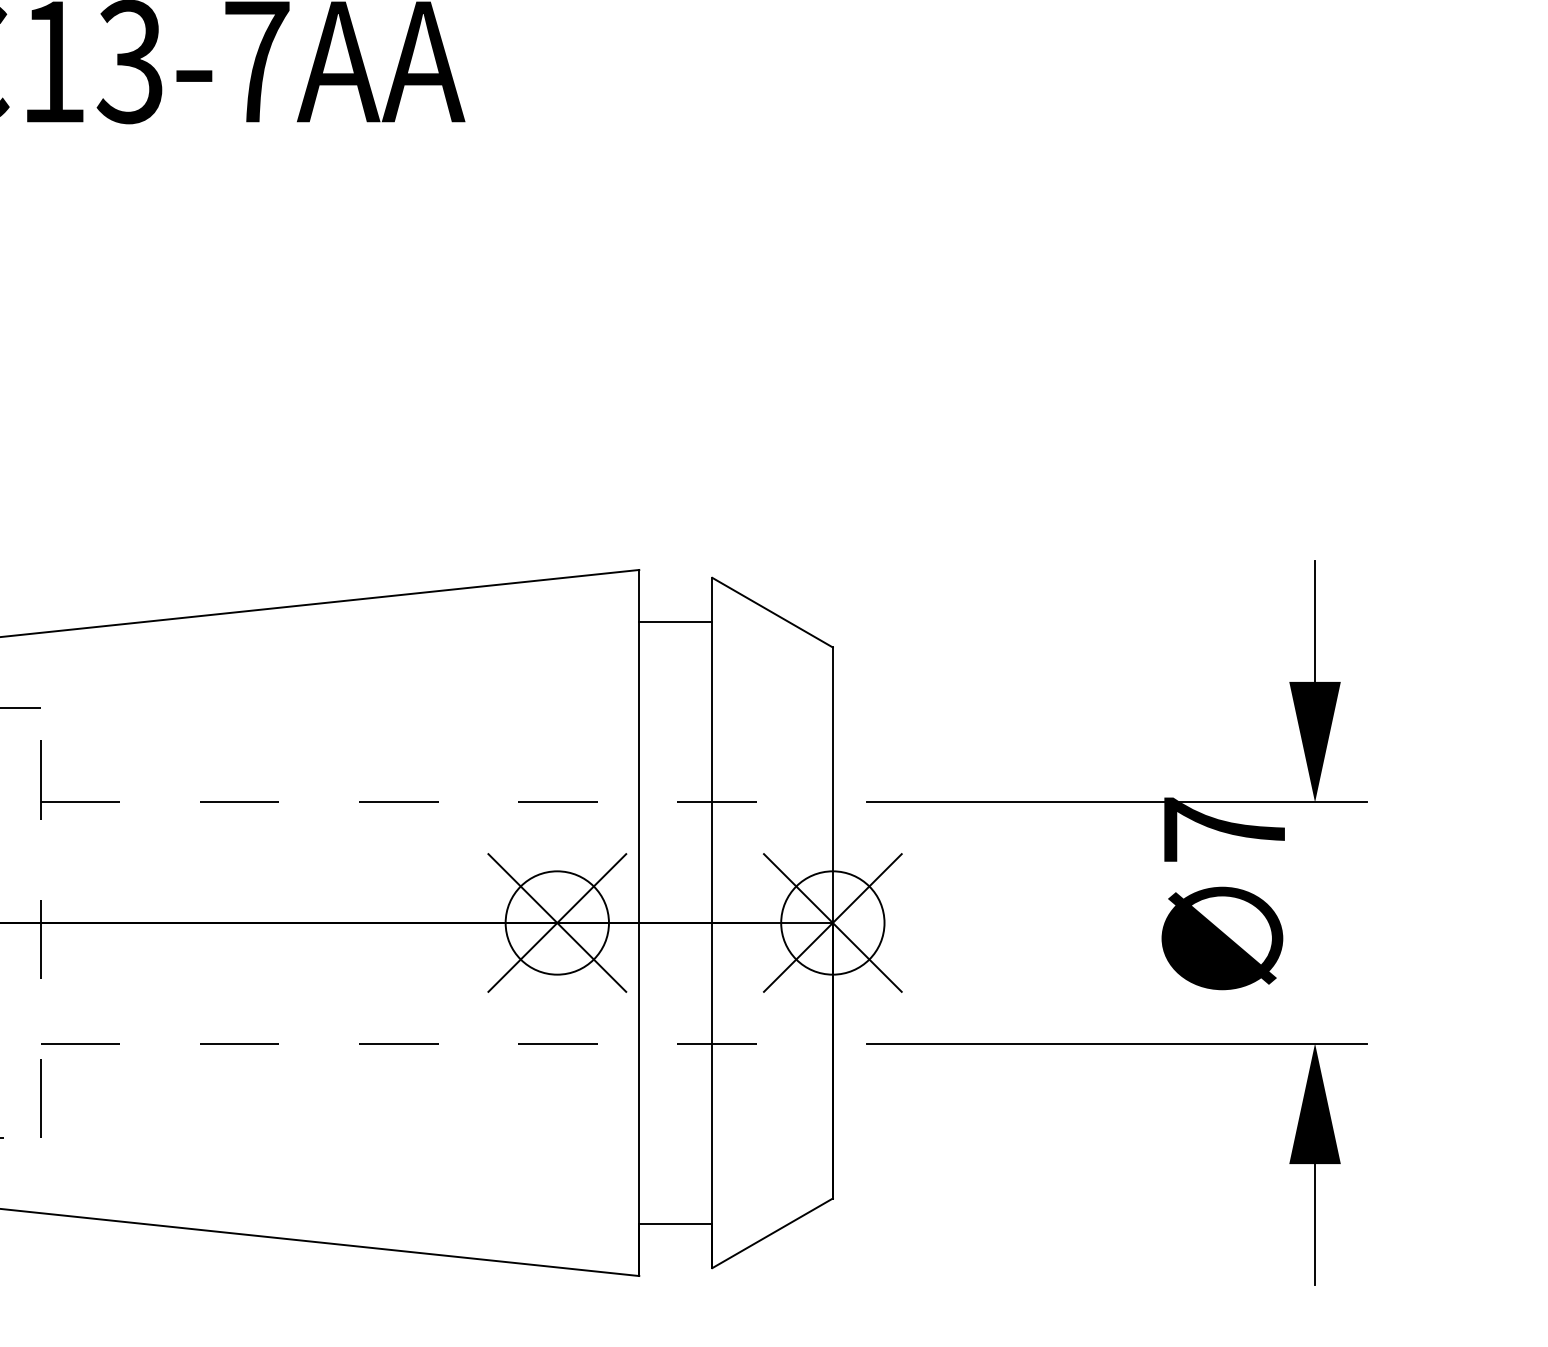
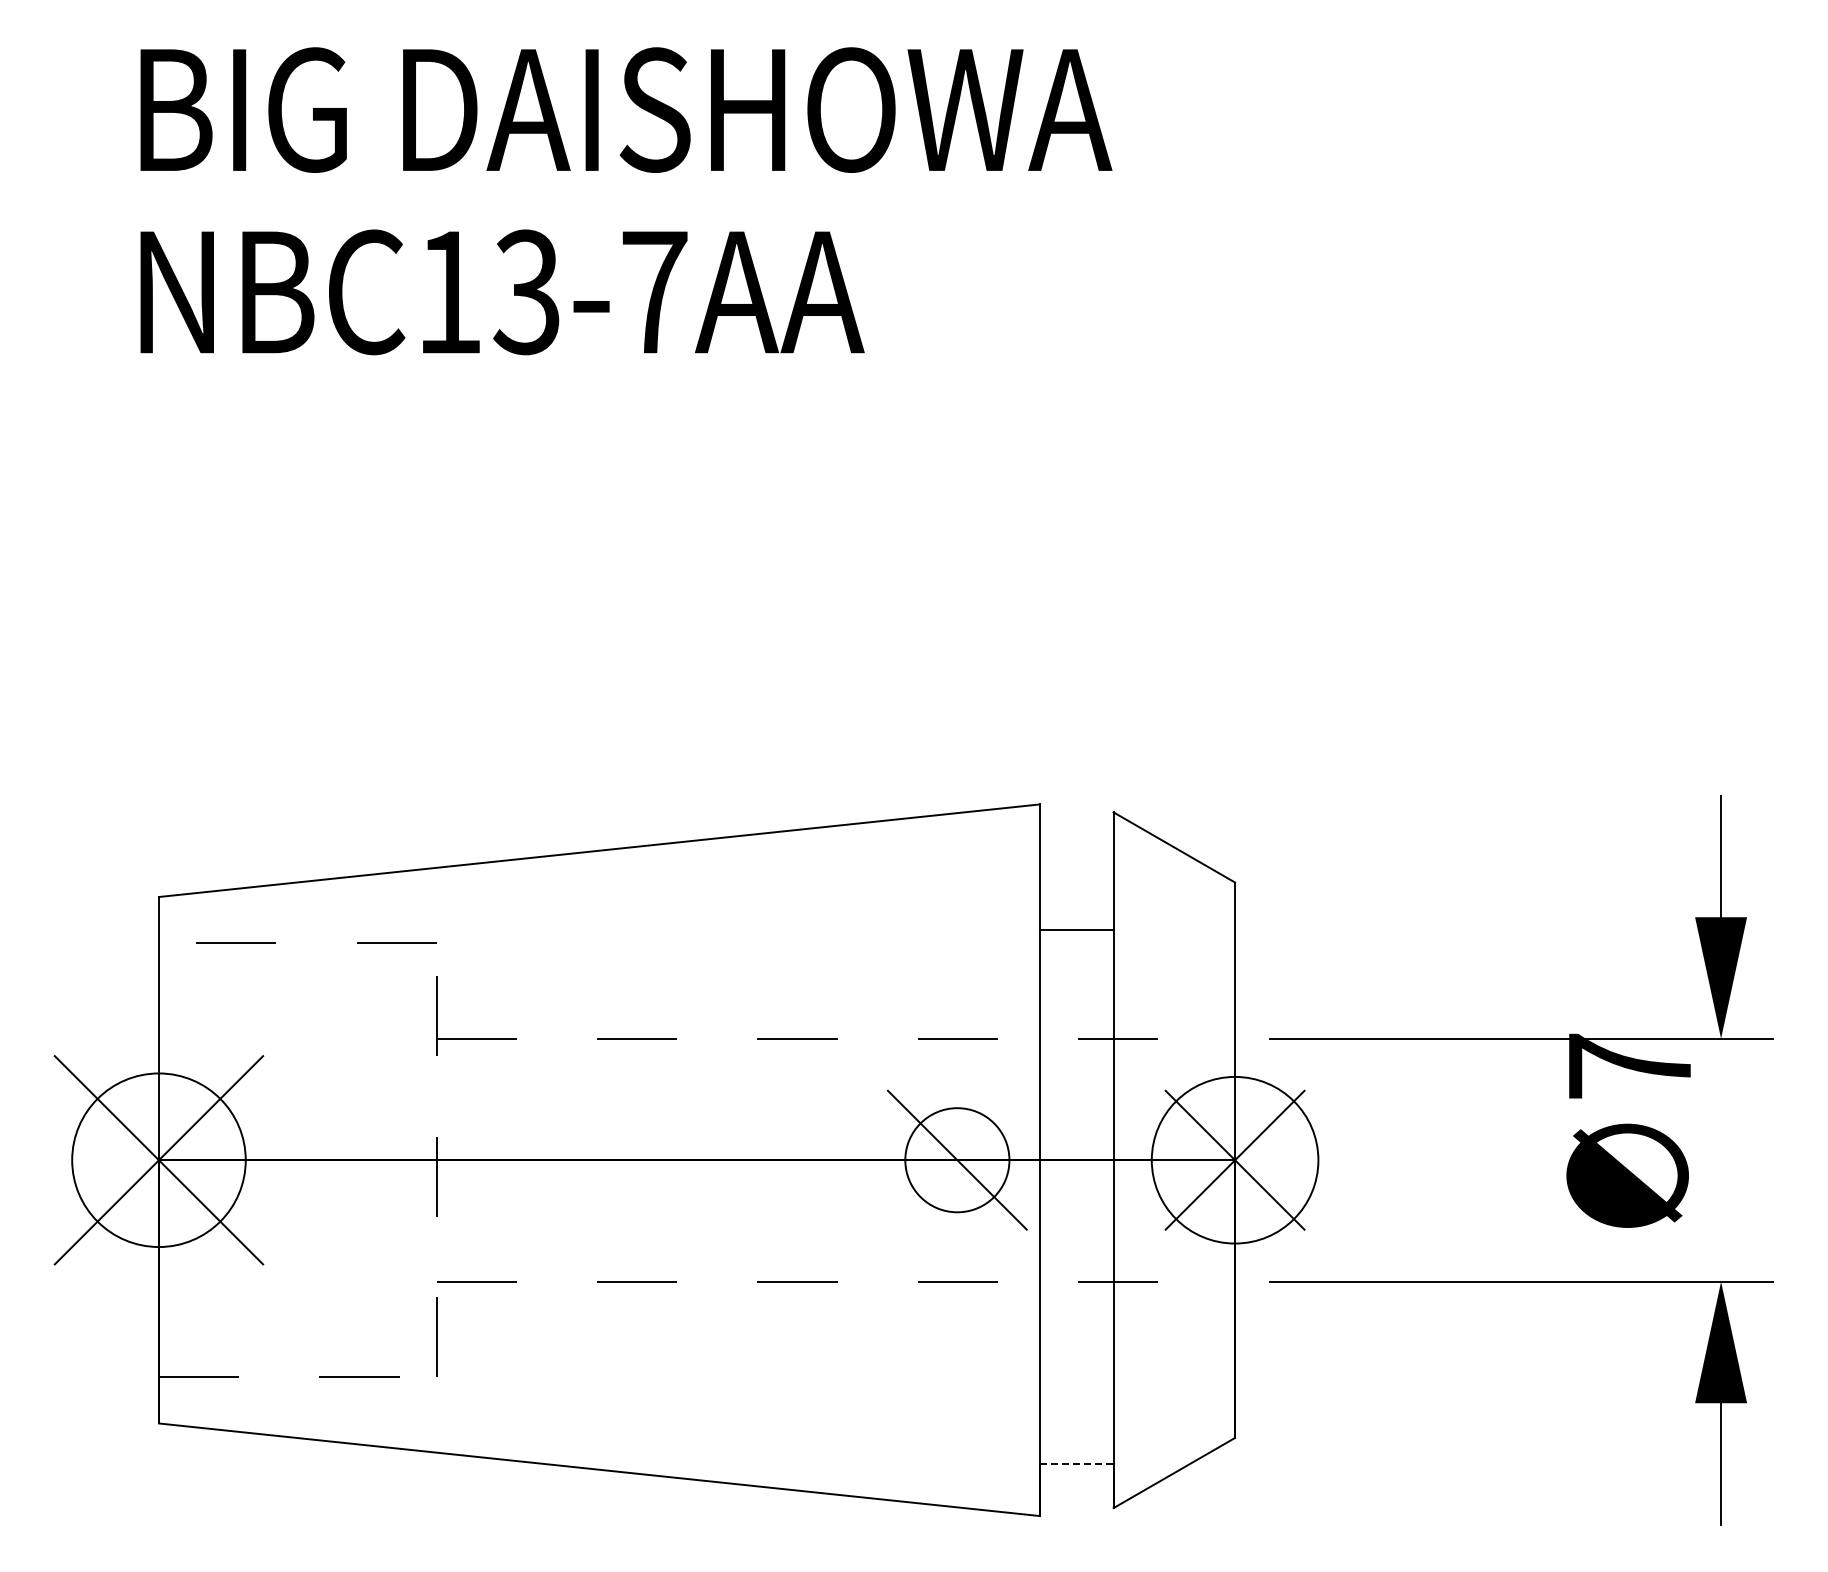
line: (675, 621) -> (1076, 929), moved
line: (556, 922) -> (956, 1159), removed
circle: (833, 923) -> (1235, 1160), size x1.6
line: (675, 1223) -> (1076, 1463), solid -> dashed

